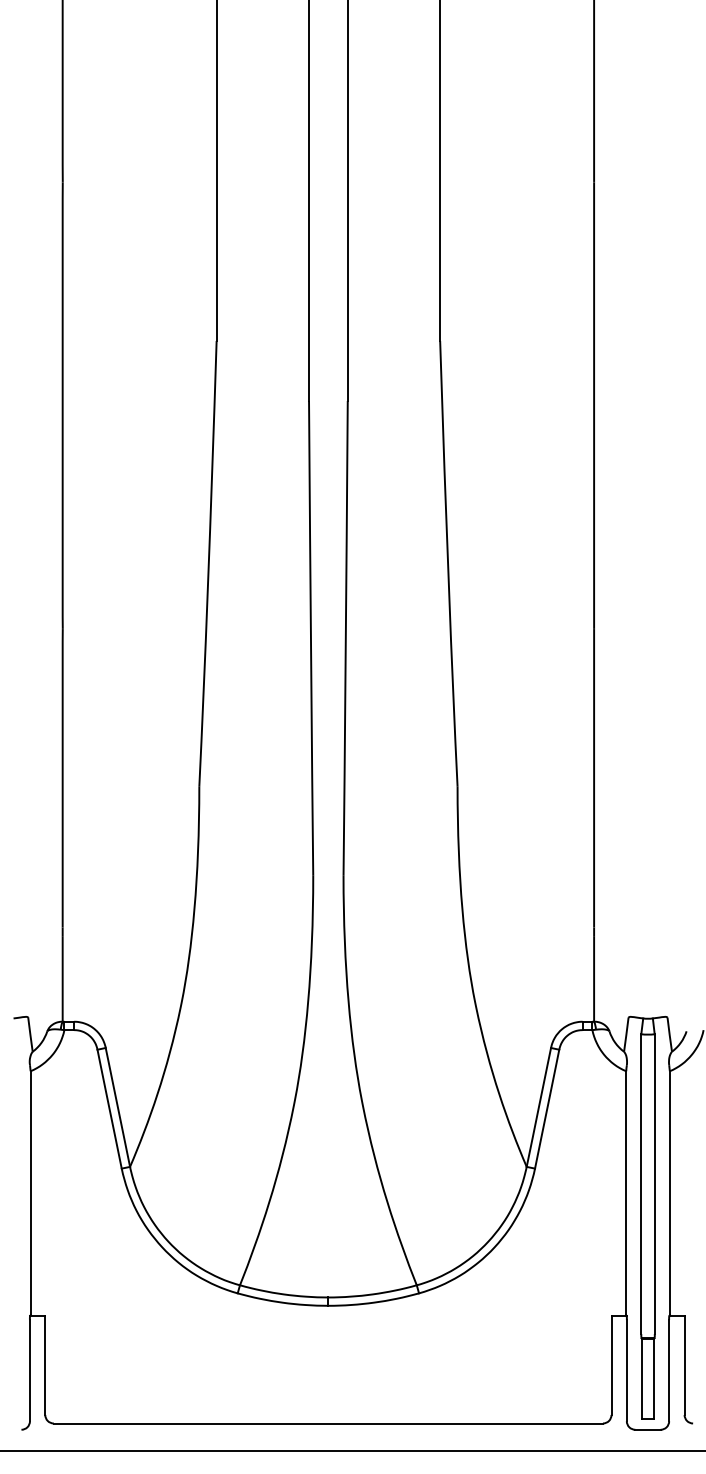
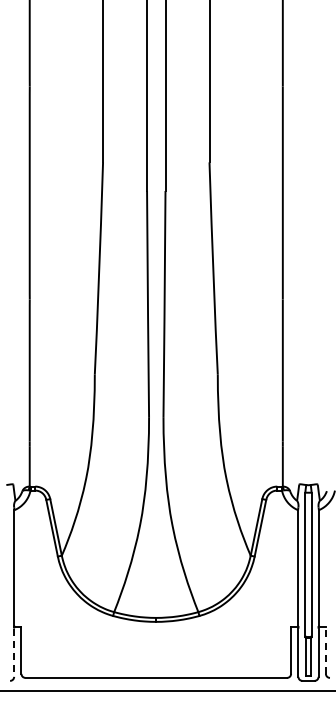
line: (683, 1365) -> (325, 650), solid -> dashed
line: (30, 1372) -> (14, 653), solid -> dashed

